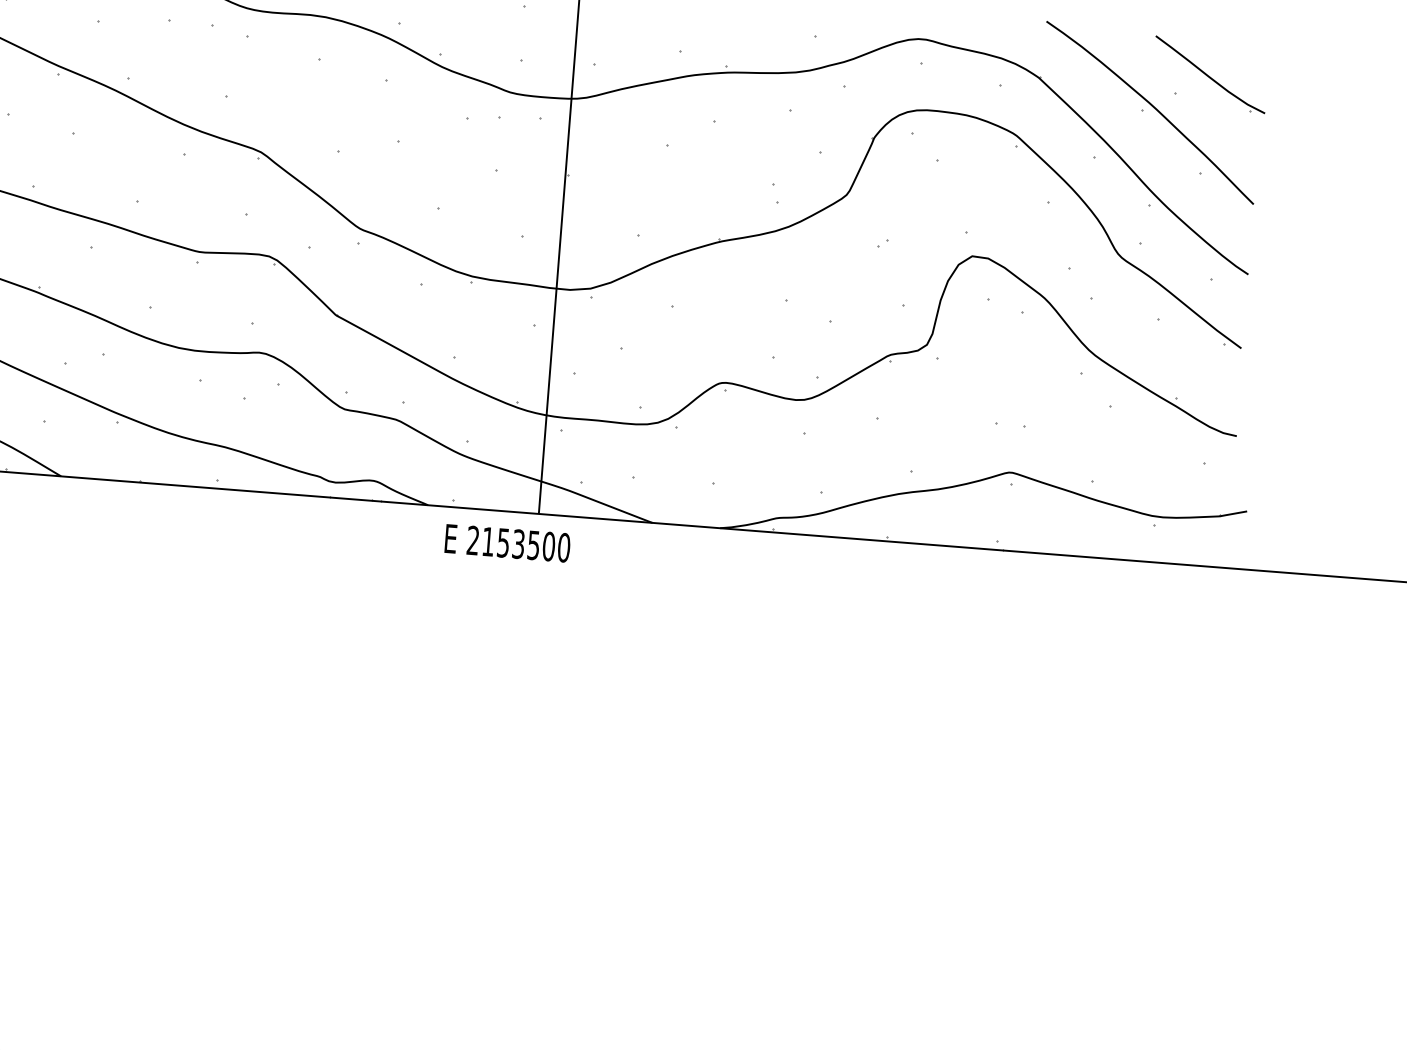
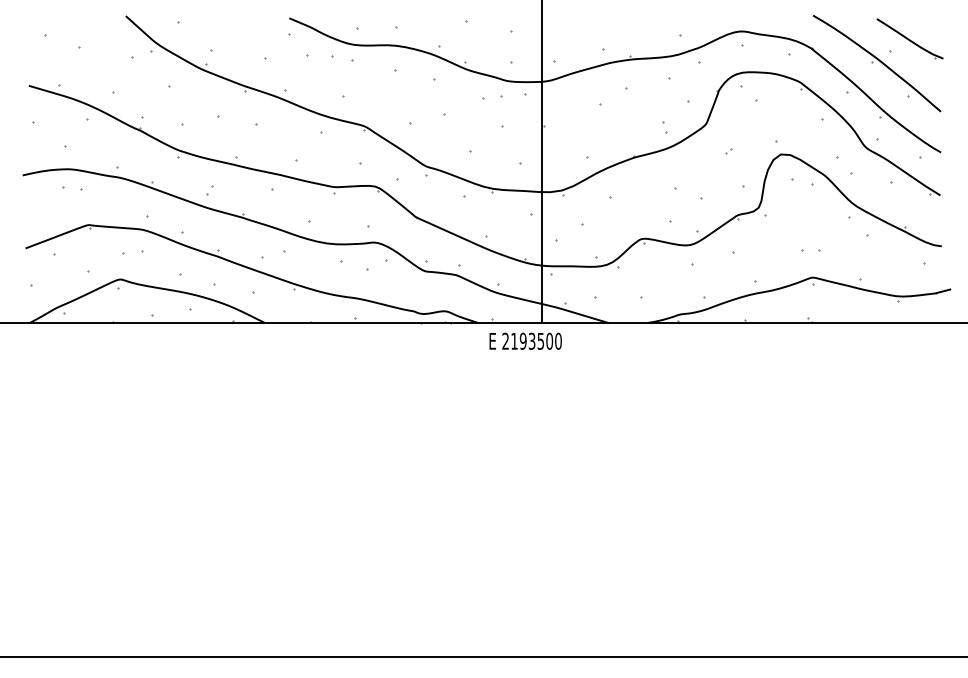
text: (502, 541) -> (522, 340), 2153500 -> 2193500

